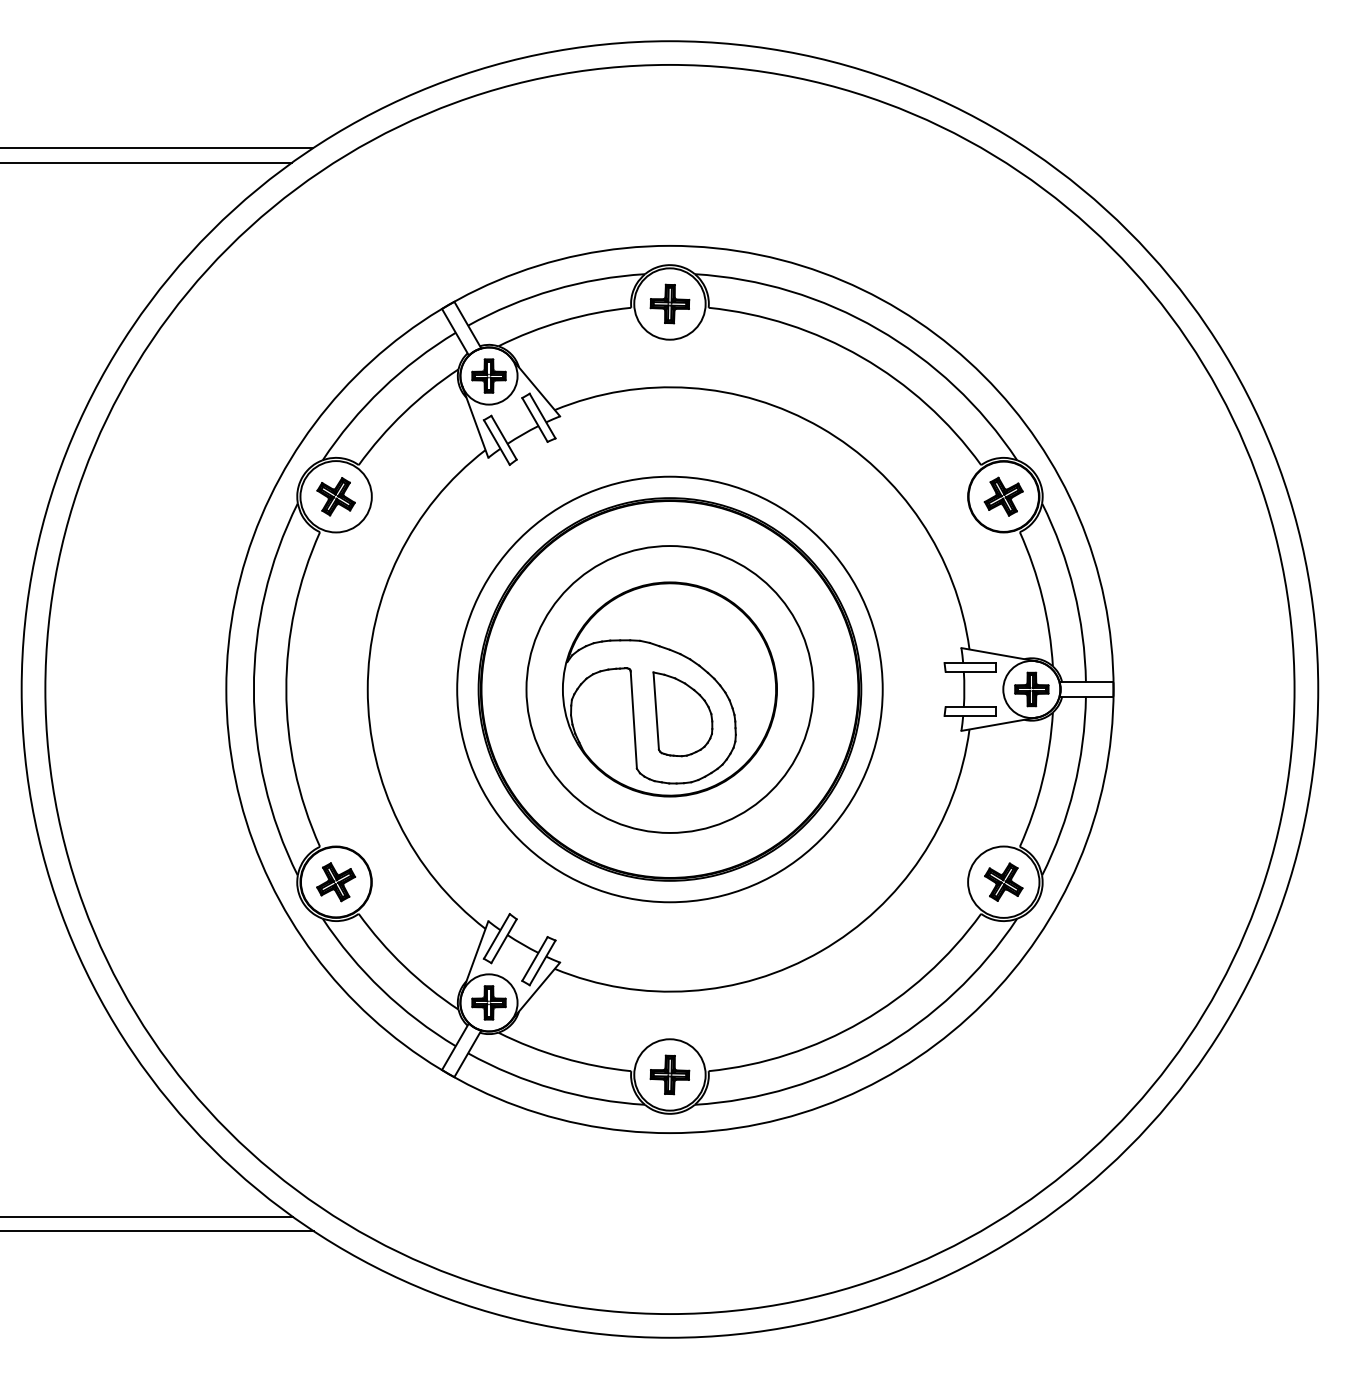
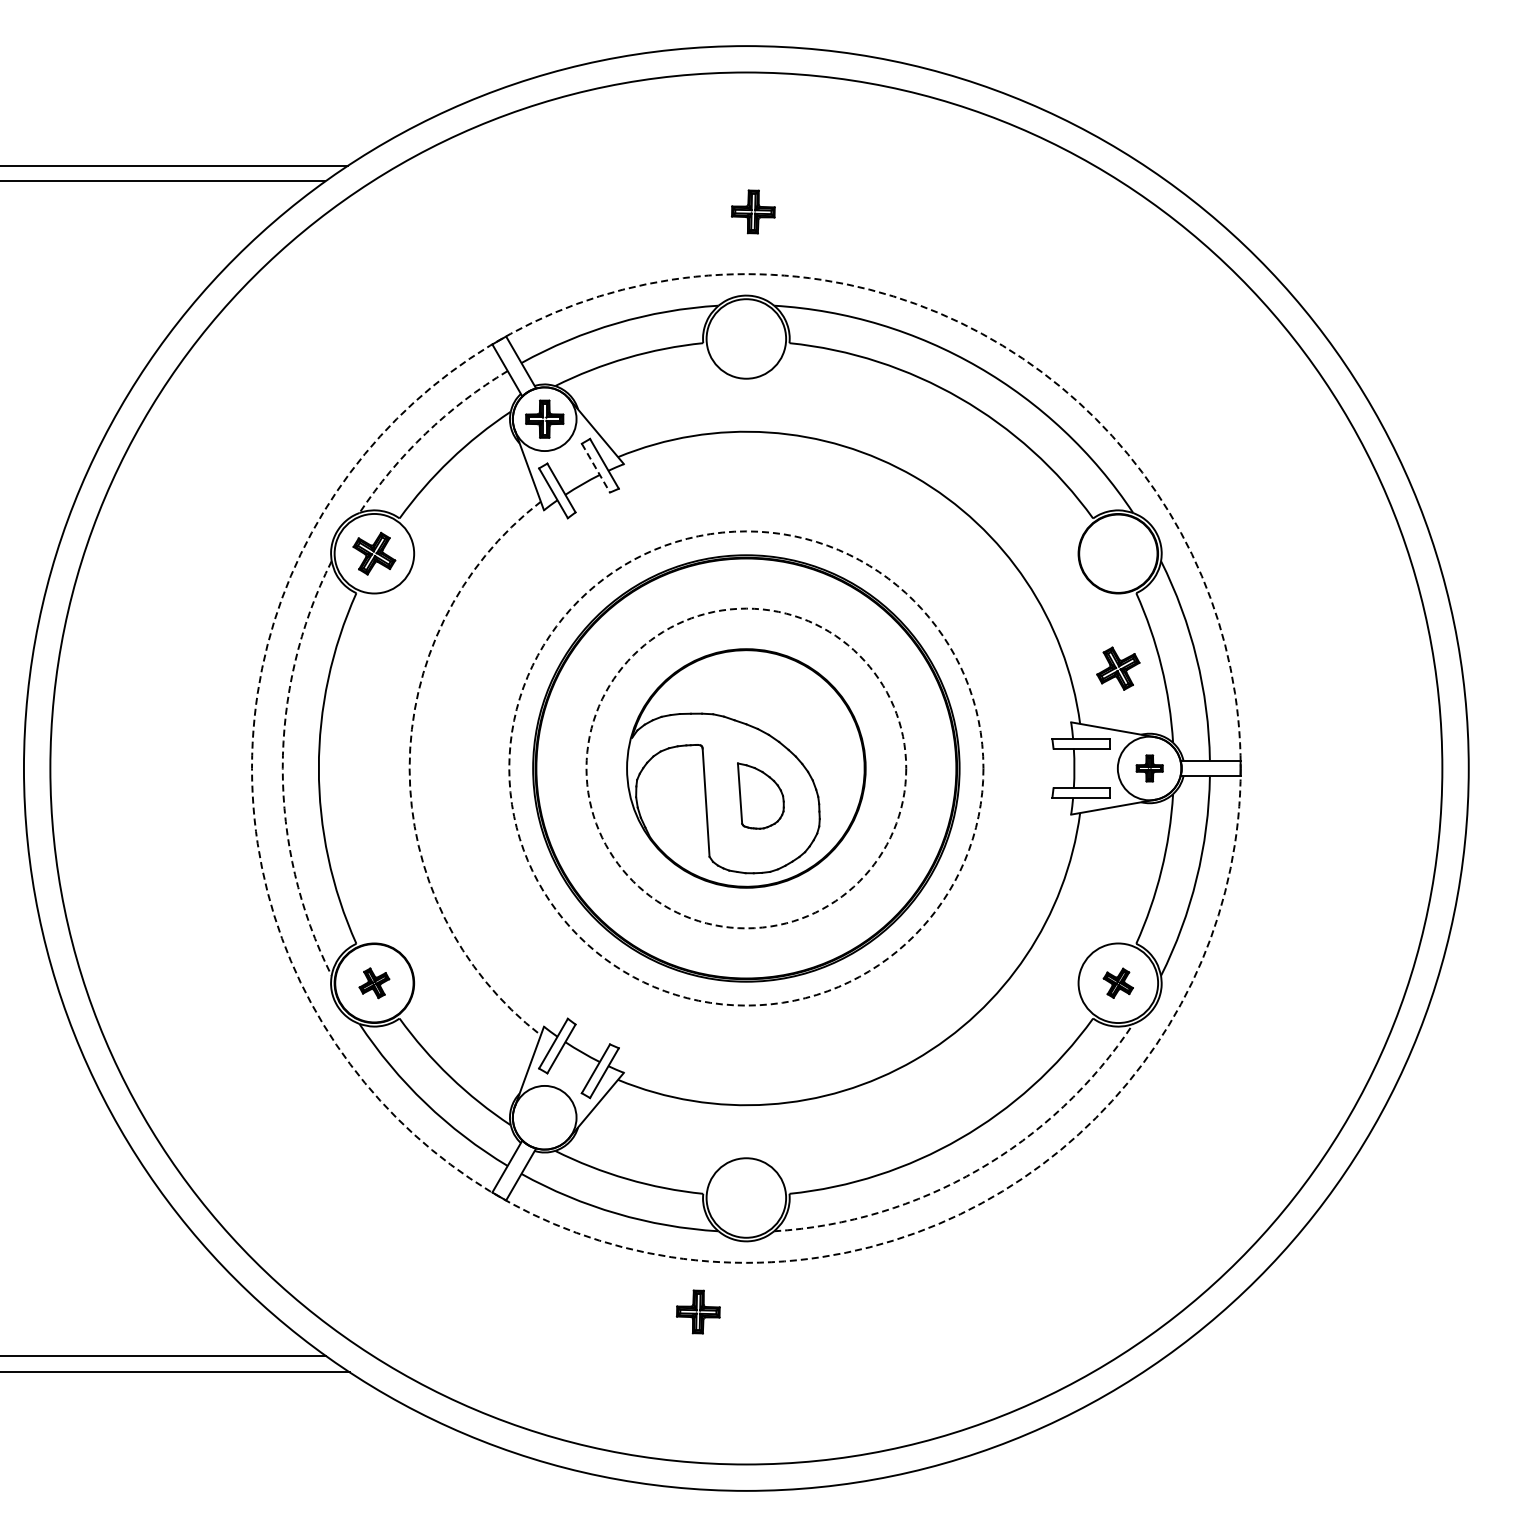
part: (670, 303) -> (753, 211), moved
arc: (382, 388) -> (425, 433), solid -> dashed
line: (535, 420) -> (596, 468), solid -> dashed
part: (1003, 496) -> (1118, 668), moved
arc: (253, 689) -> (282, 768), solid -> dashed
arc: (367, 689) -> (409, 768), solid -> dashed
circle: (670, 689) -> (746, 768), solid -> dashed
circle: (670, 689) -> (746, 768), solid -> dashed
circle: (670, 689) -> (746, 768), solid -> dashed
part: (1031, 689) -> (1149, 768), size x0.7
part: (682, 713) -> (760, 795), size x0.7
part: (336, 882) -> (374, 983), size x0.7
part: (1003, 882) -> (1118, 983), size x0.7
part: (488, 1002) -> (544, 1117), removed
arc: (878, 1050) -> (978, 1170), solid -> dashed
part: (670, 1074) -> (698, 1311), moved

